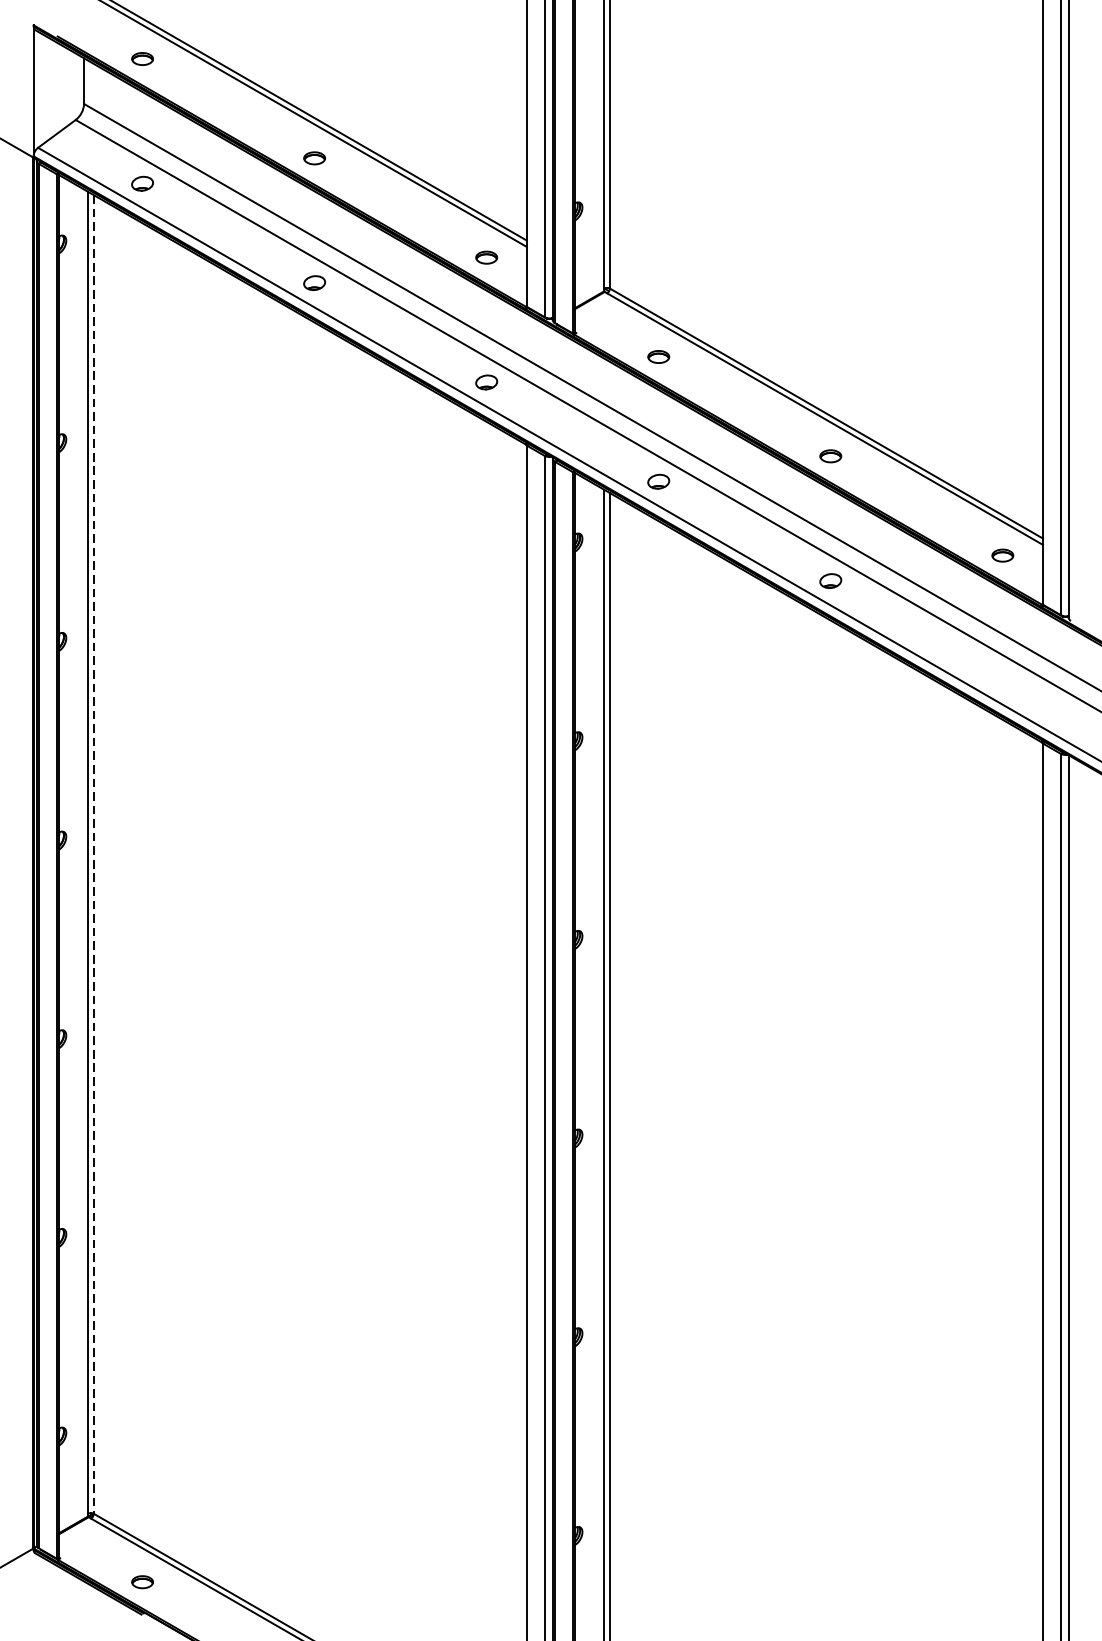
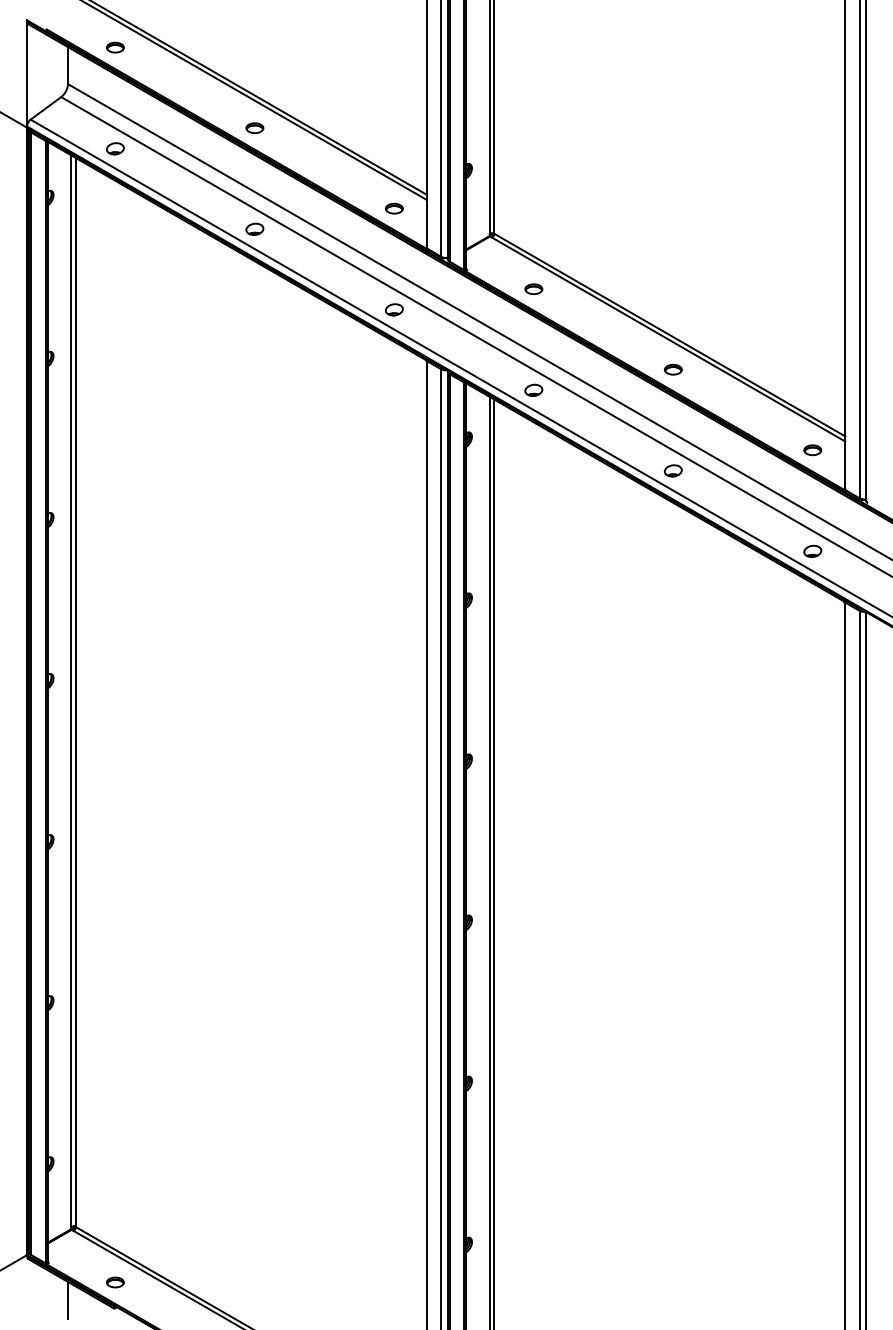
part: (1002, 679) -> (812, 550), added
line: (93, 854) -> (75, 692), dashed -> solid
line: (83, 1603) -> (67, 1299), added

